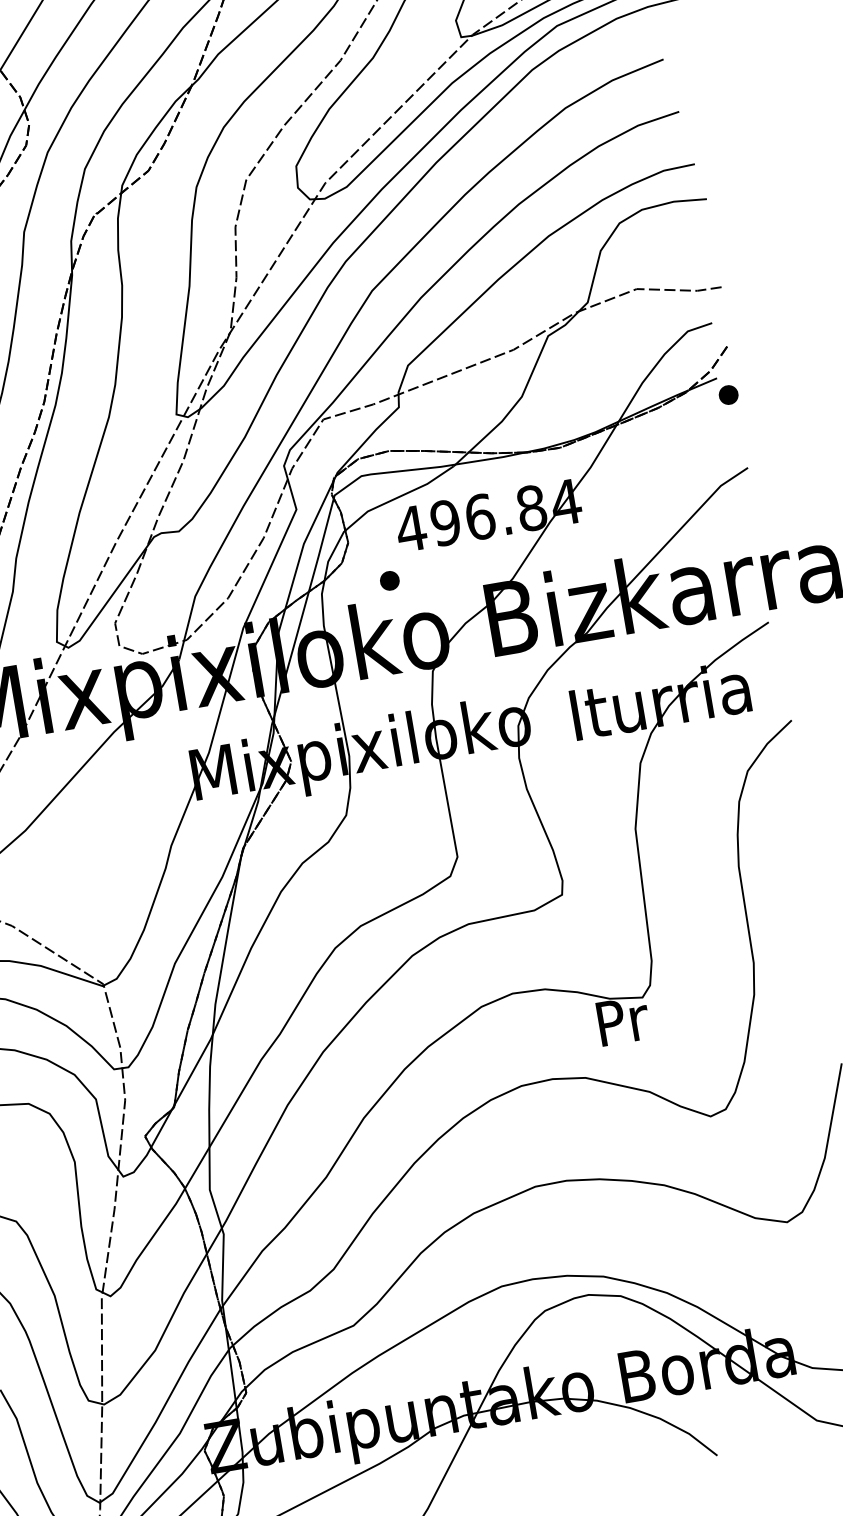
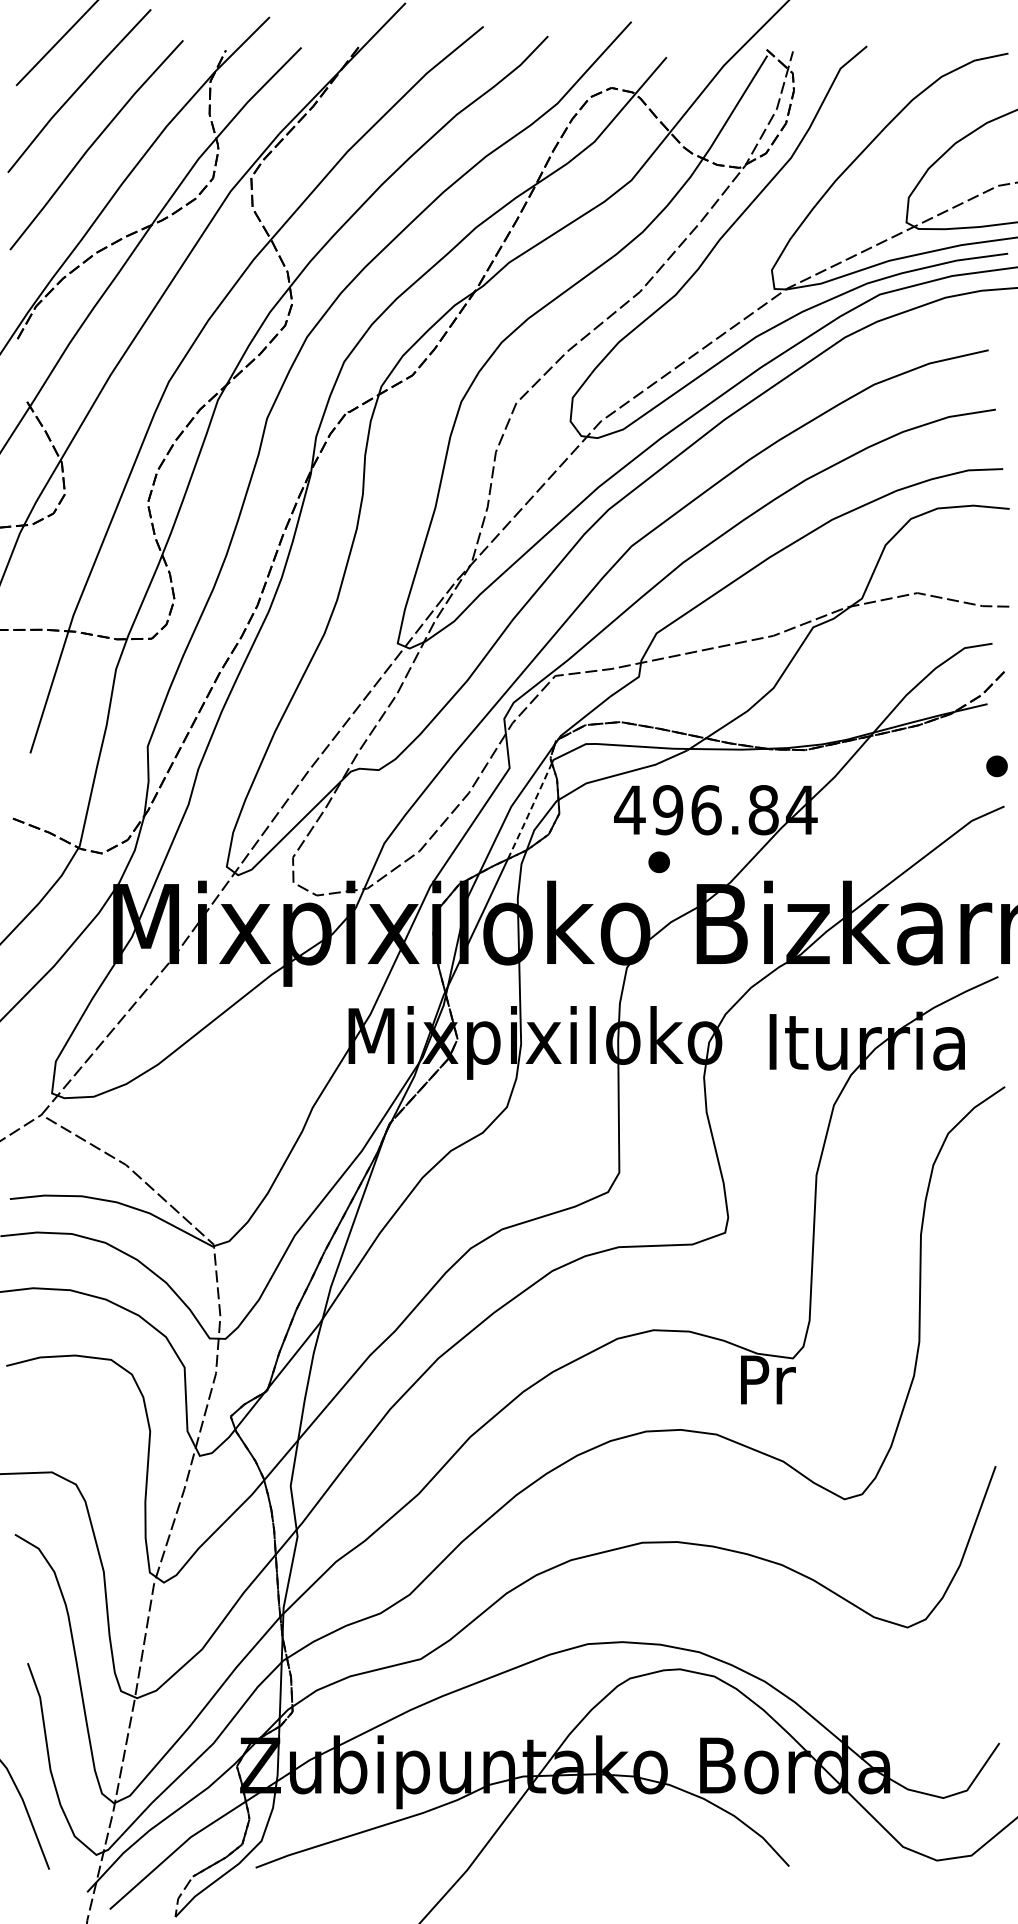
part: (728, 395) -> (996, 766), moved
line: (321, 545) -> (530, 811), solid -> dashed
part: (389, 581) -> (658, 862), moved

